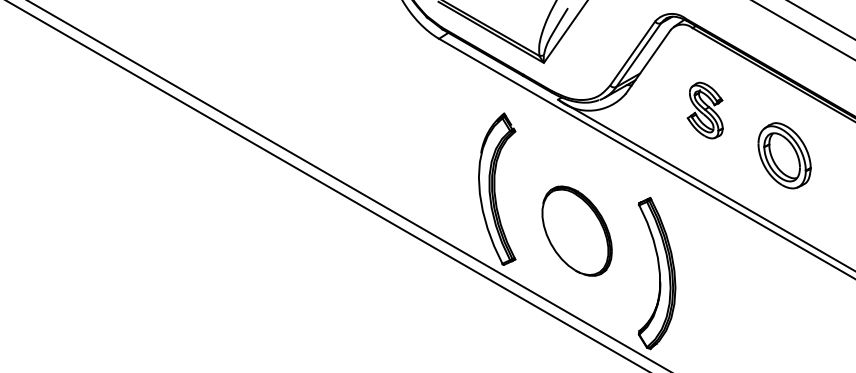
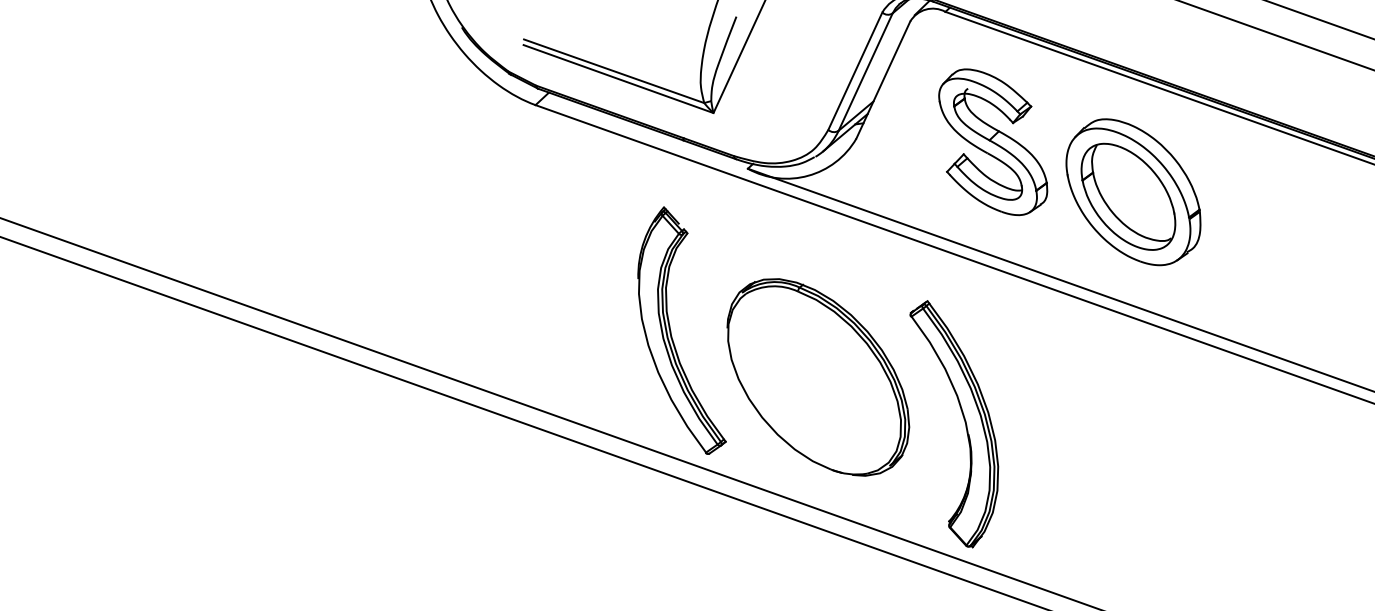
part: (705, 110) -> (991, 142), size x1.67
part: (784, 155) -> (1133, 191), size x1.43
part: (576, 230) -> (816, 376), size x1.43

